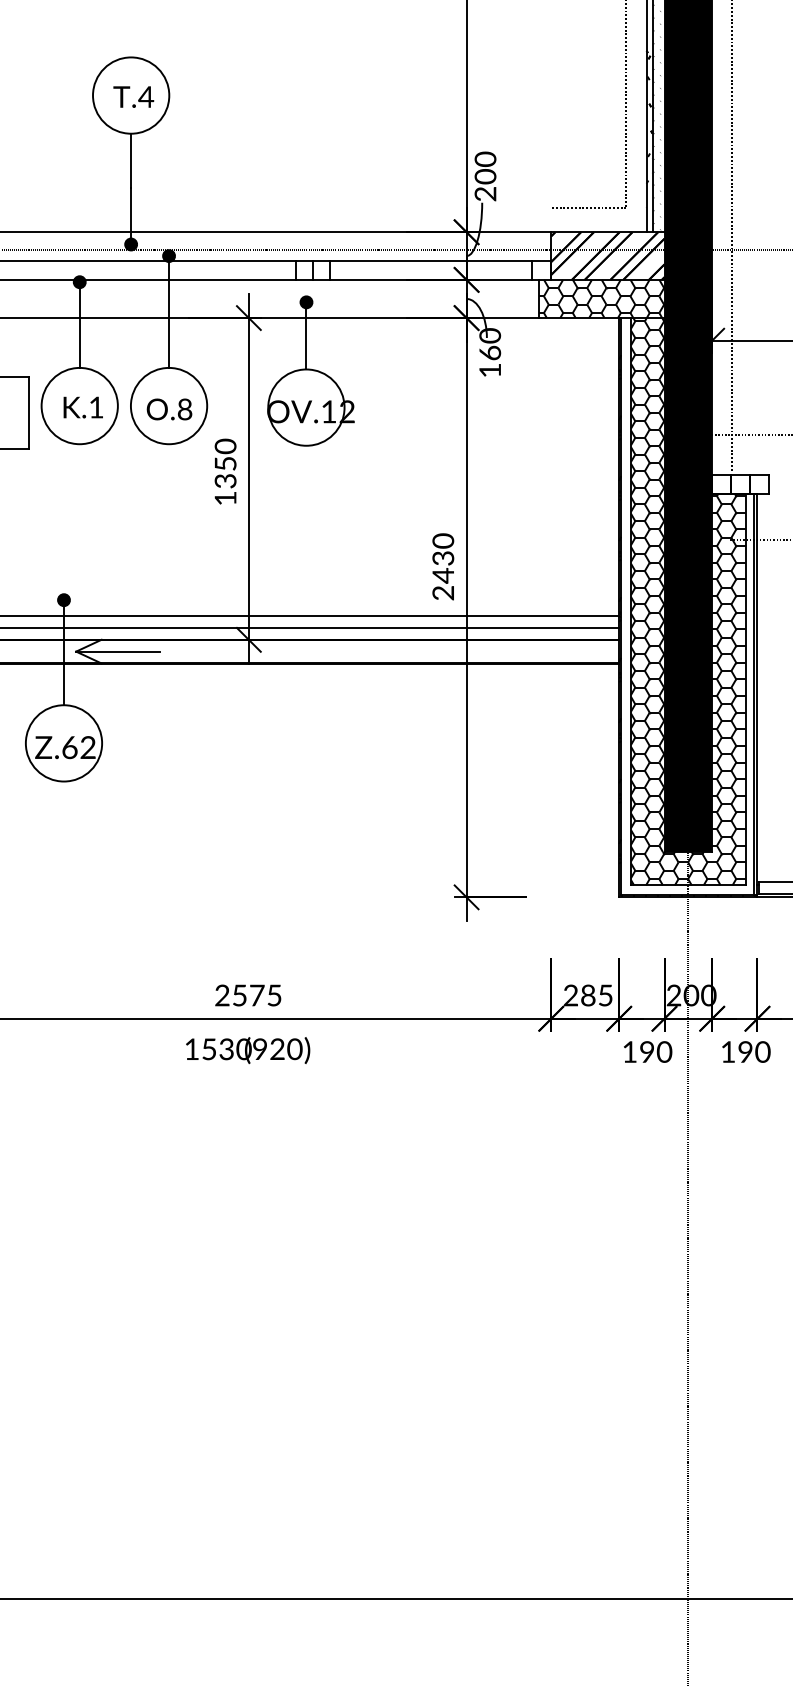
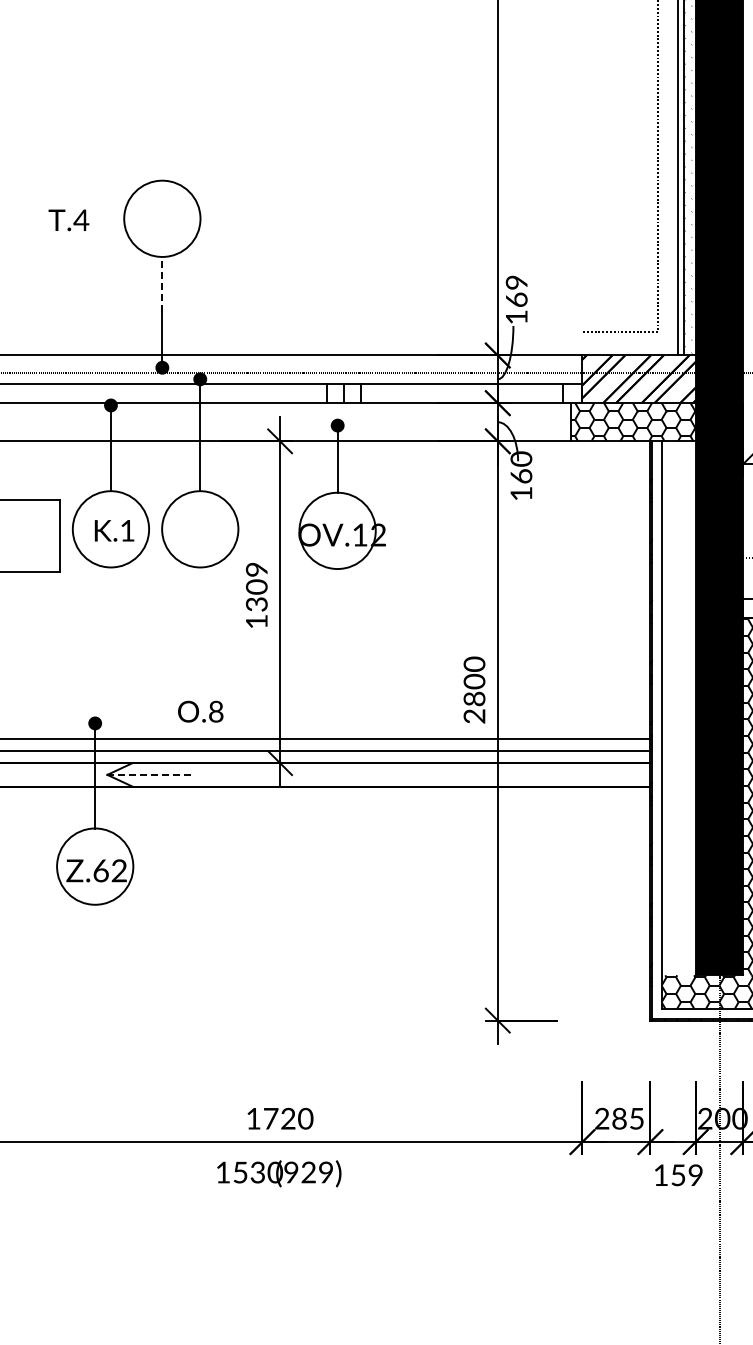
text: (133, 96) -> (68, 219), moved
hatch: (649, 128) -> (680, 251), removed
line: (131, 160) -> (162, 283), solid -> dashed
text: (485, 176) -> (516, 299), 200 -> 169
text: (169, 409) -> (200, 711), moved
text: (225, 454) -> (256, 577), 1350 -> 1309
text: (443, 566) -> (474, 689), 2430 -> 2800
hatch: (647, 585) -> (678, 708), removed
line: (117, 651) -> (148, 774), solid -> dashed
text: (248, 995) -> (279, 1118), 2575 -> 1720
text: (294, 1050) -> (325, 1173), (920) -> (929)
text: (656, 1051) -> (687, 1174), 190 -> 159

